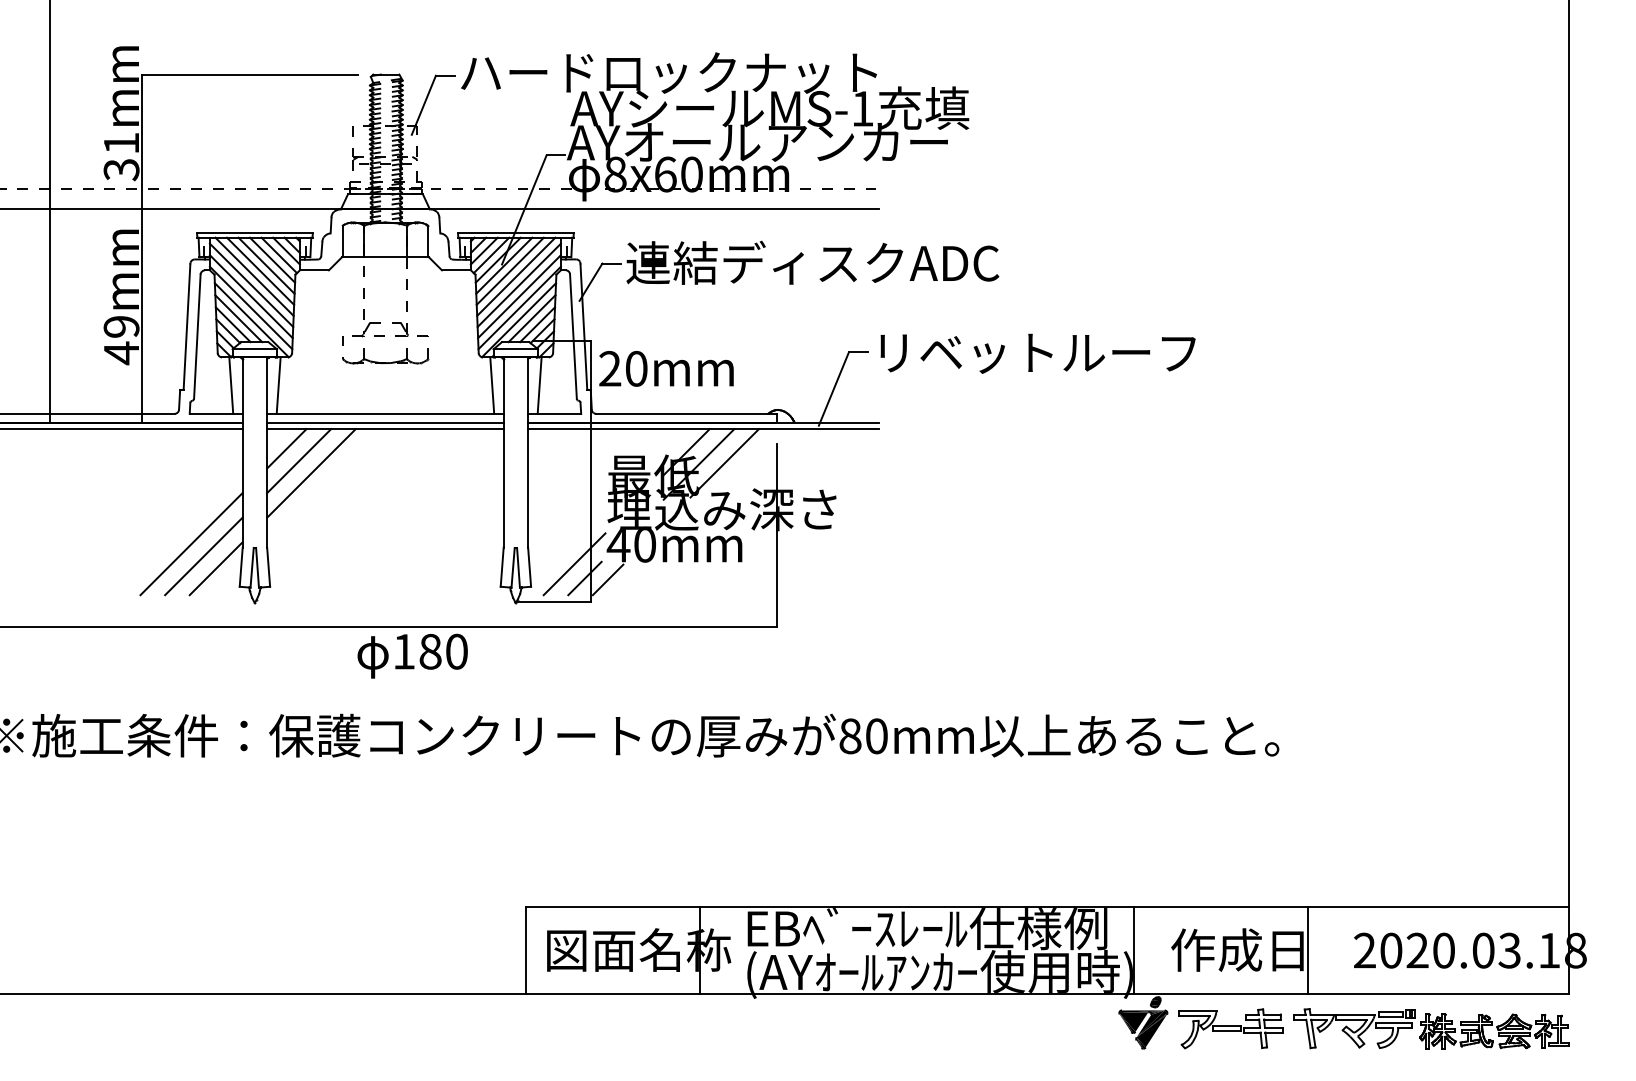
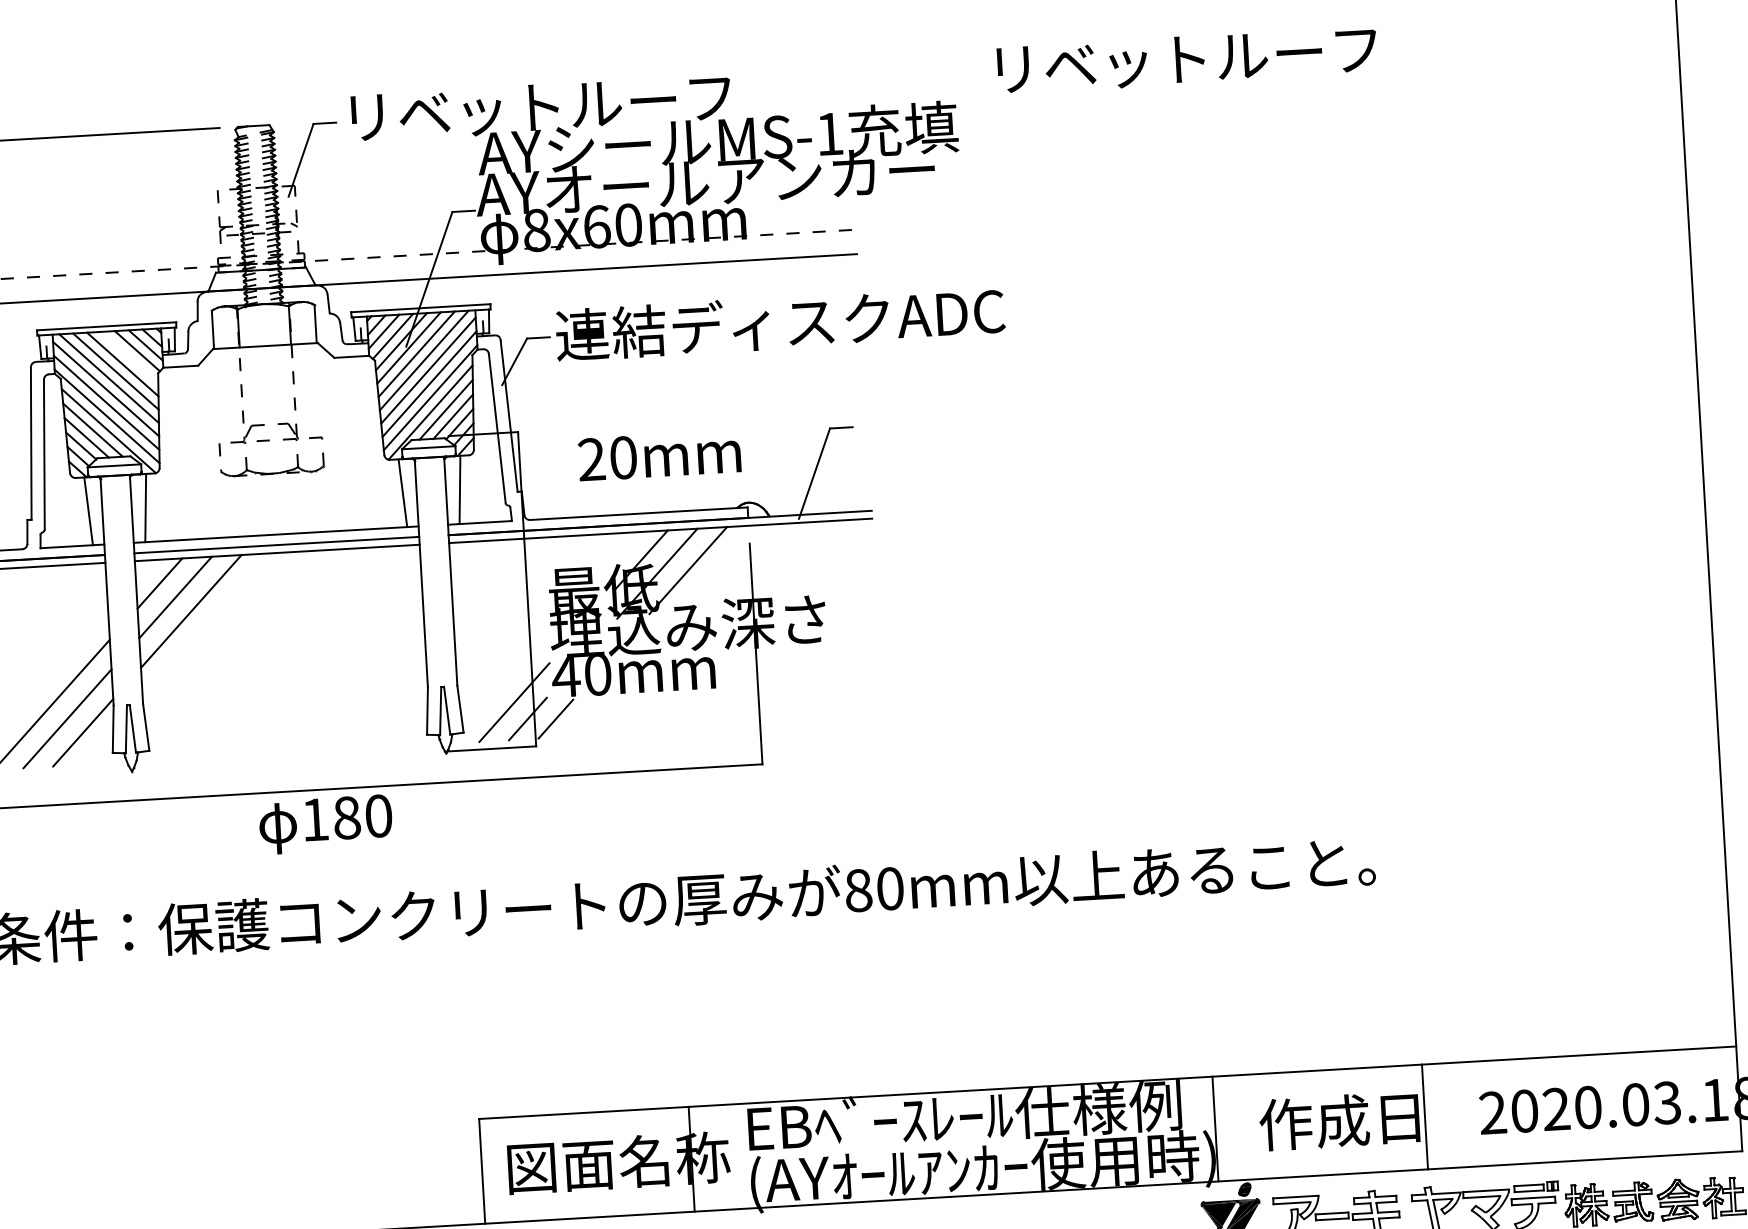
text: (668, 72) -> (593, 103), ハードロックナット -> リベットルーフ
line: (272, 259) -> (129, 356), removed
text: (1037, 353) -> (1186, 60), moved
text: (666, 368) -> (659, 455), moved

